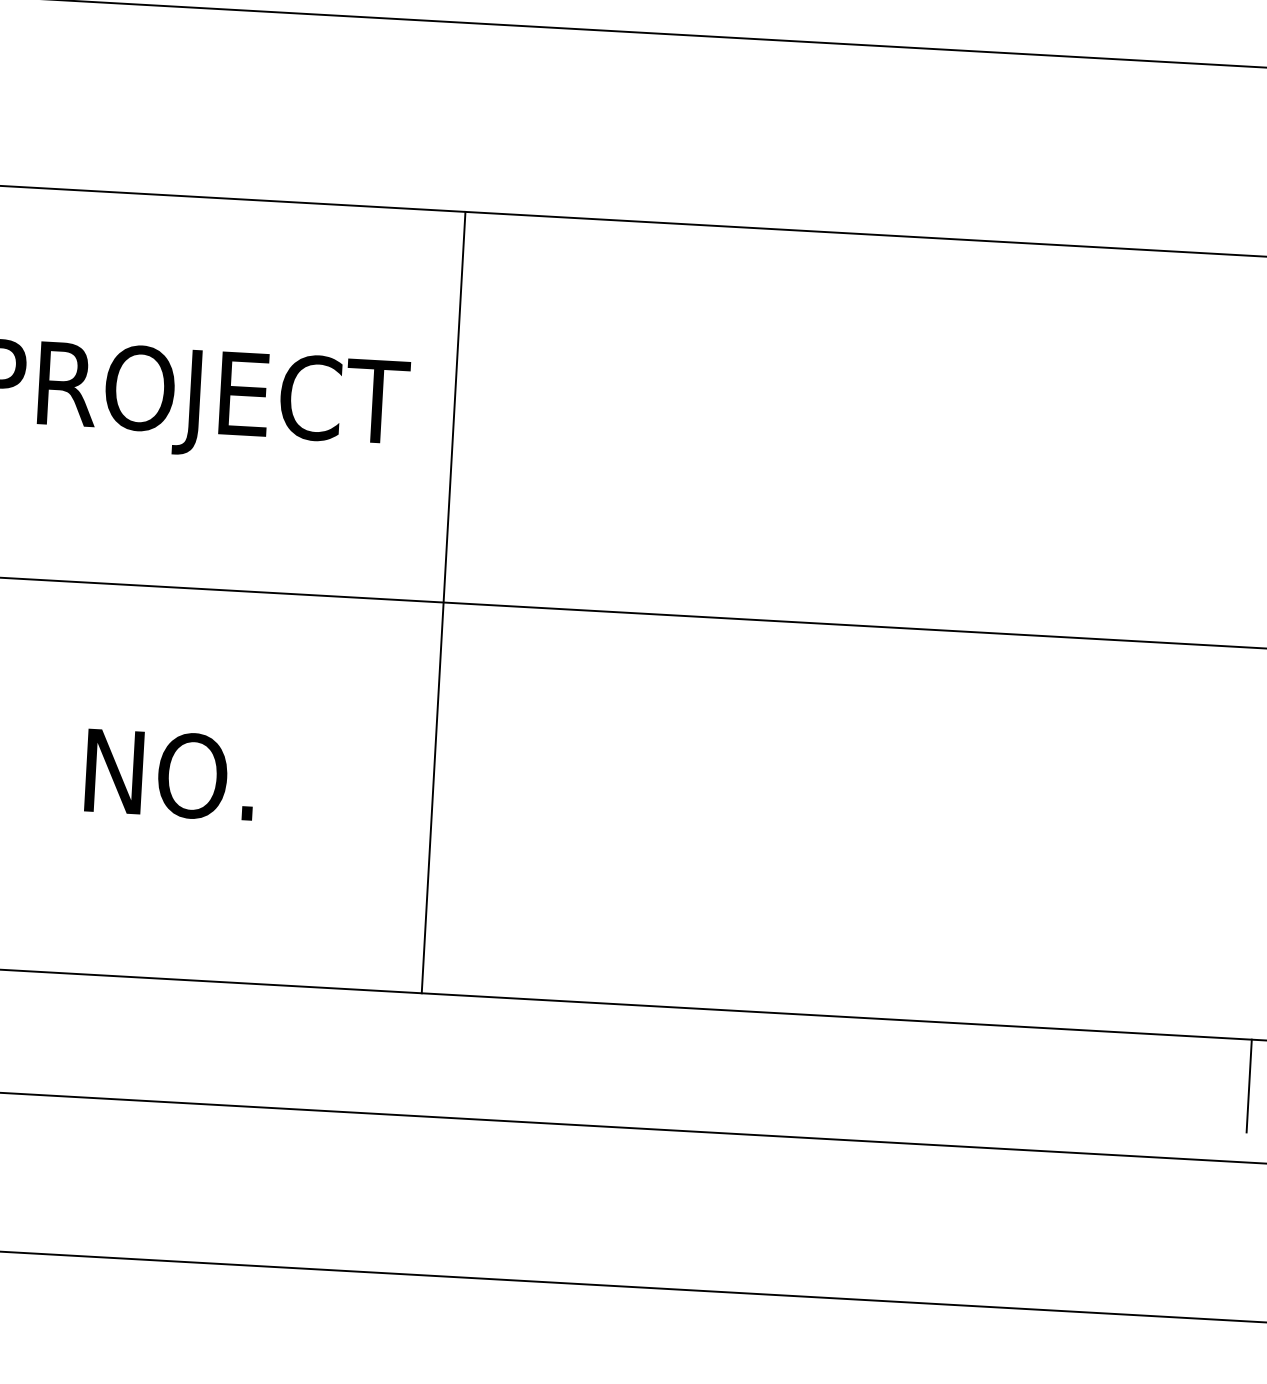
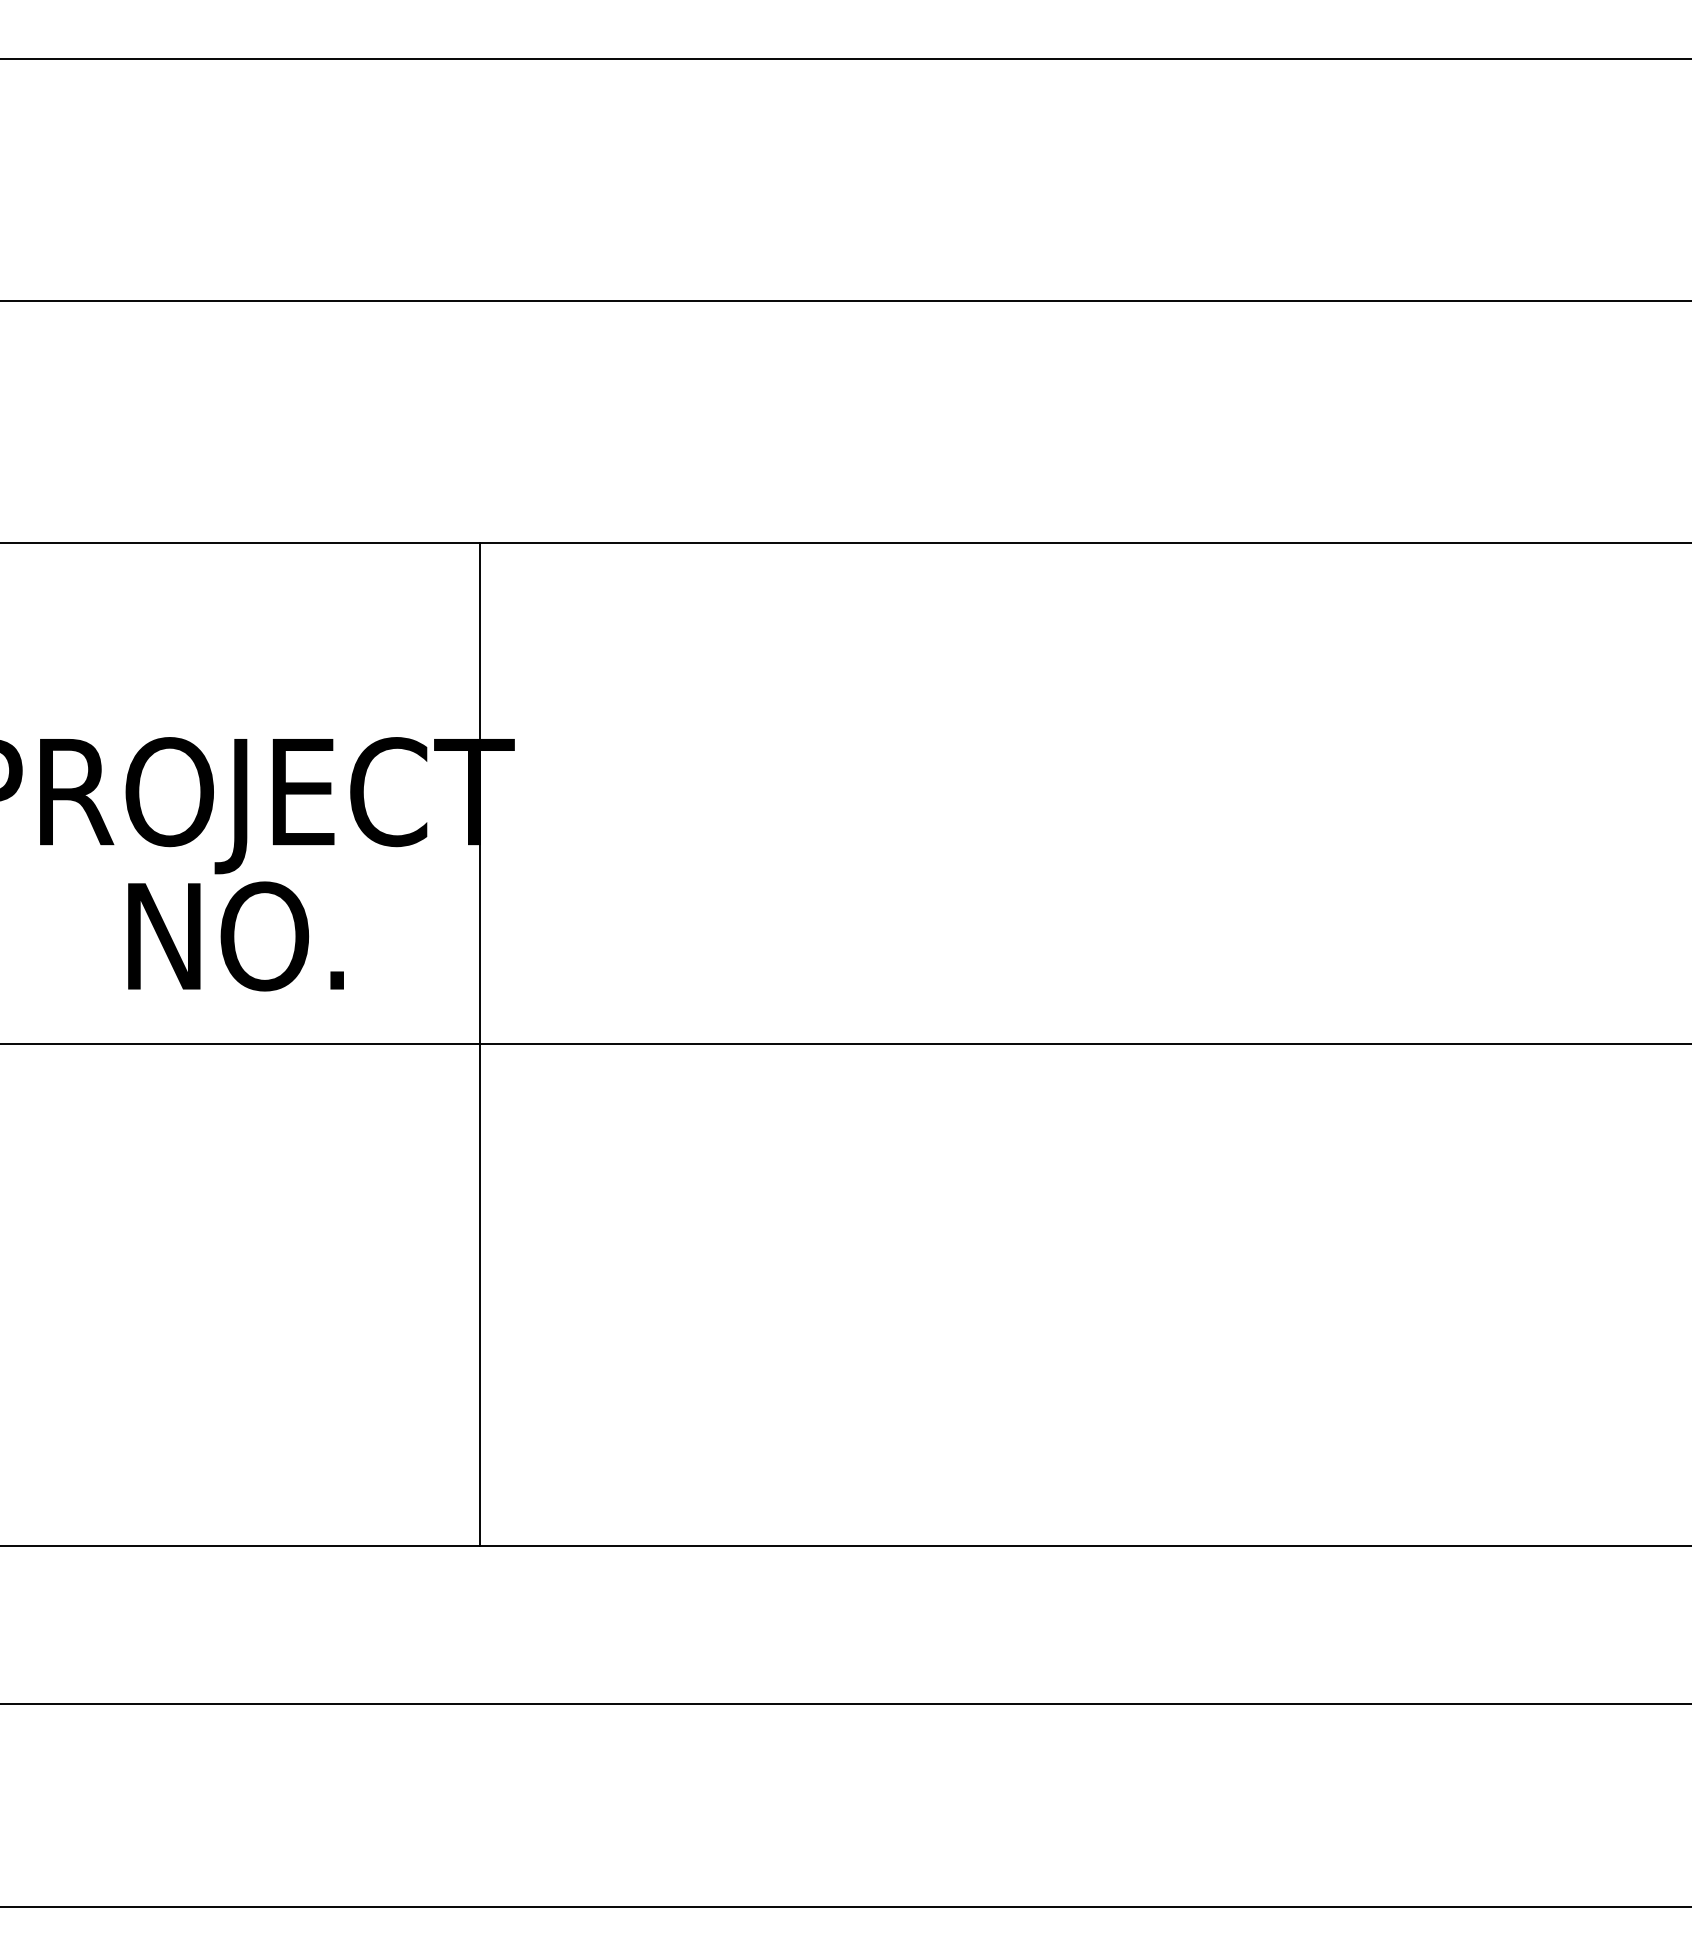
line: (443, 602) -> (479, 1044), moved
text: (169, 774) -> (235, 936), moved
line: (1249, 1085) -> (1639, 1605), removed

